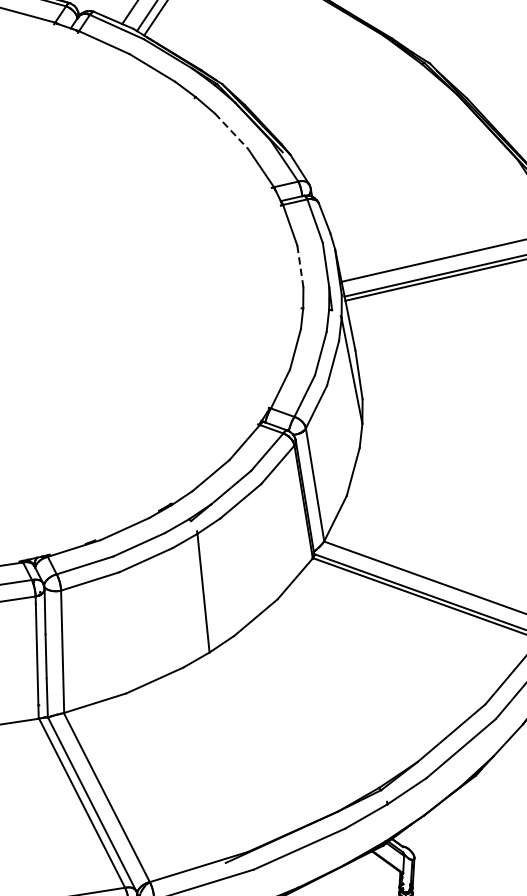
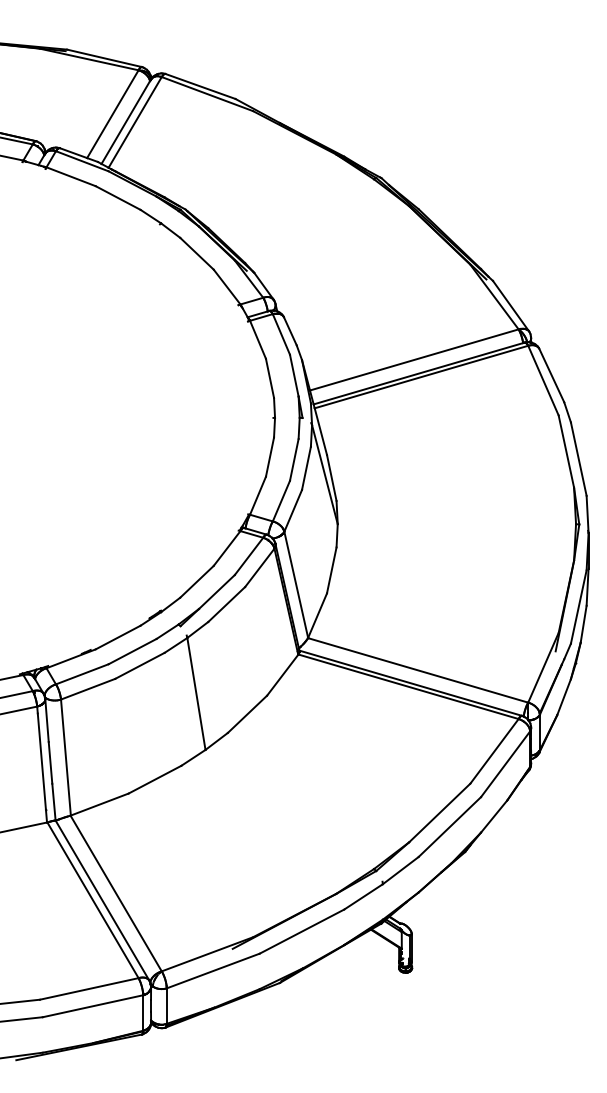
line: (232, 132) -> (197, 254), dashed -> solid
line: (300, 266) -> (270, 378), dashed -> solid

